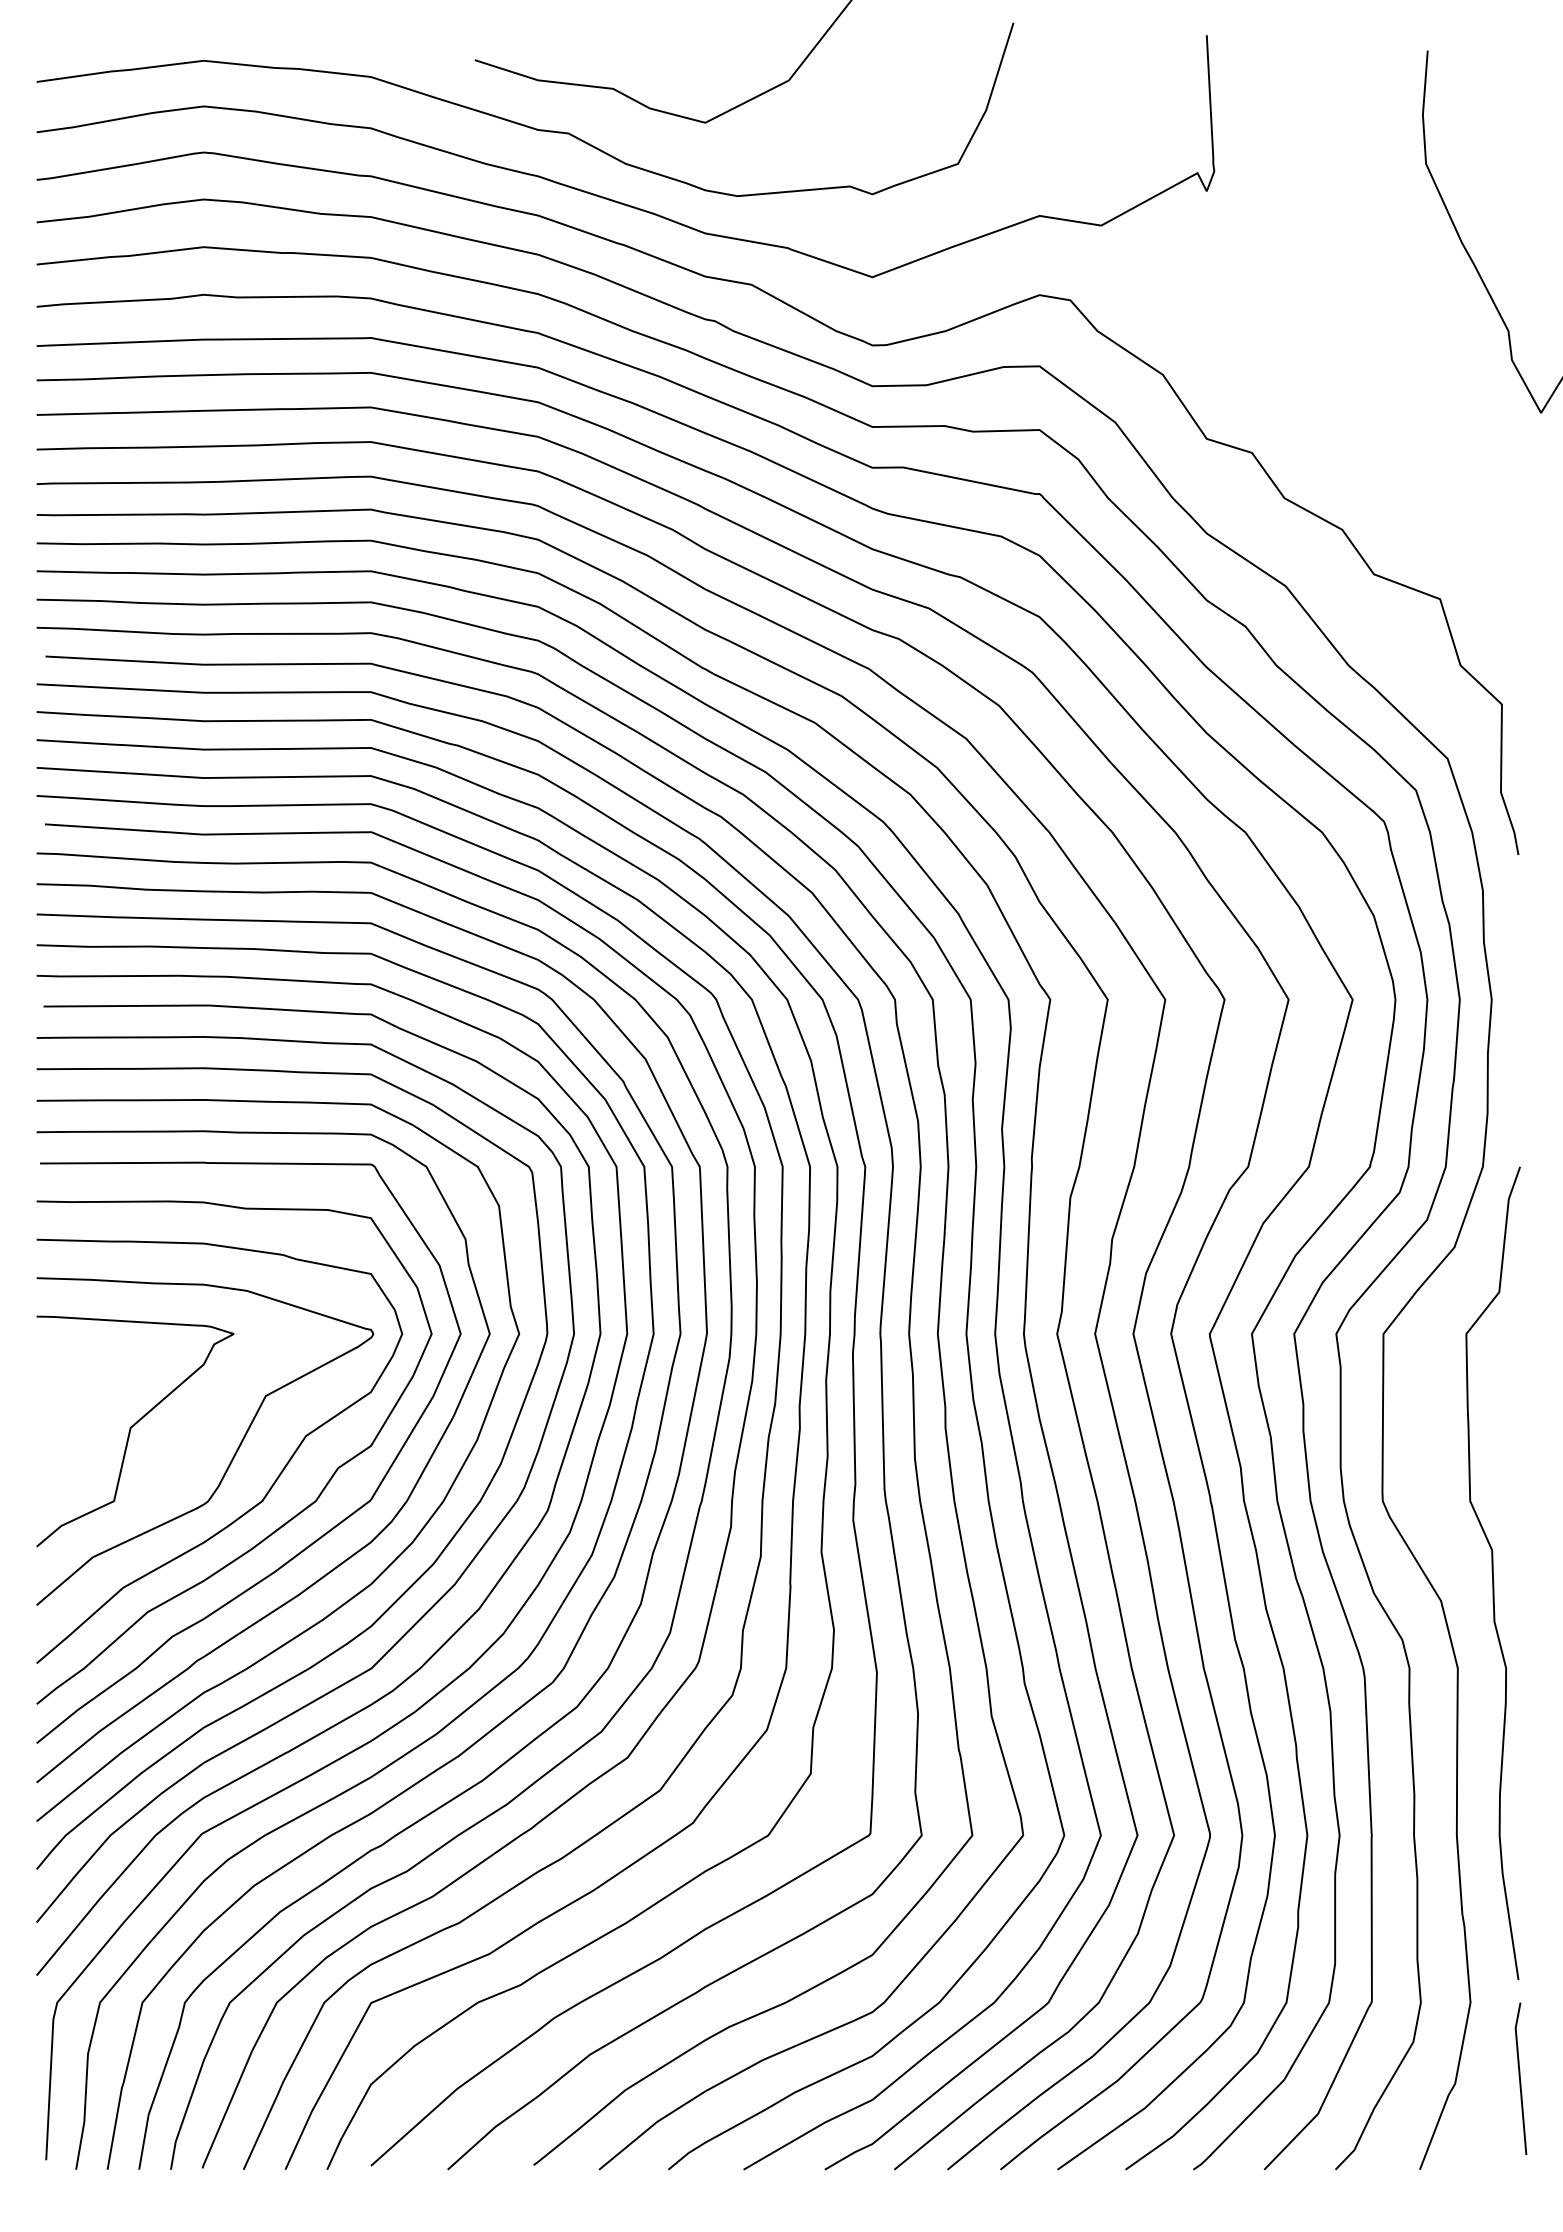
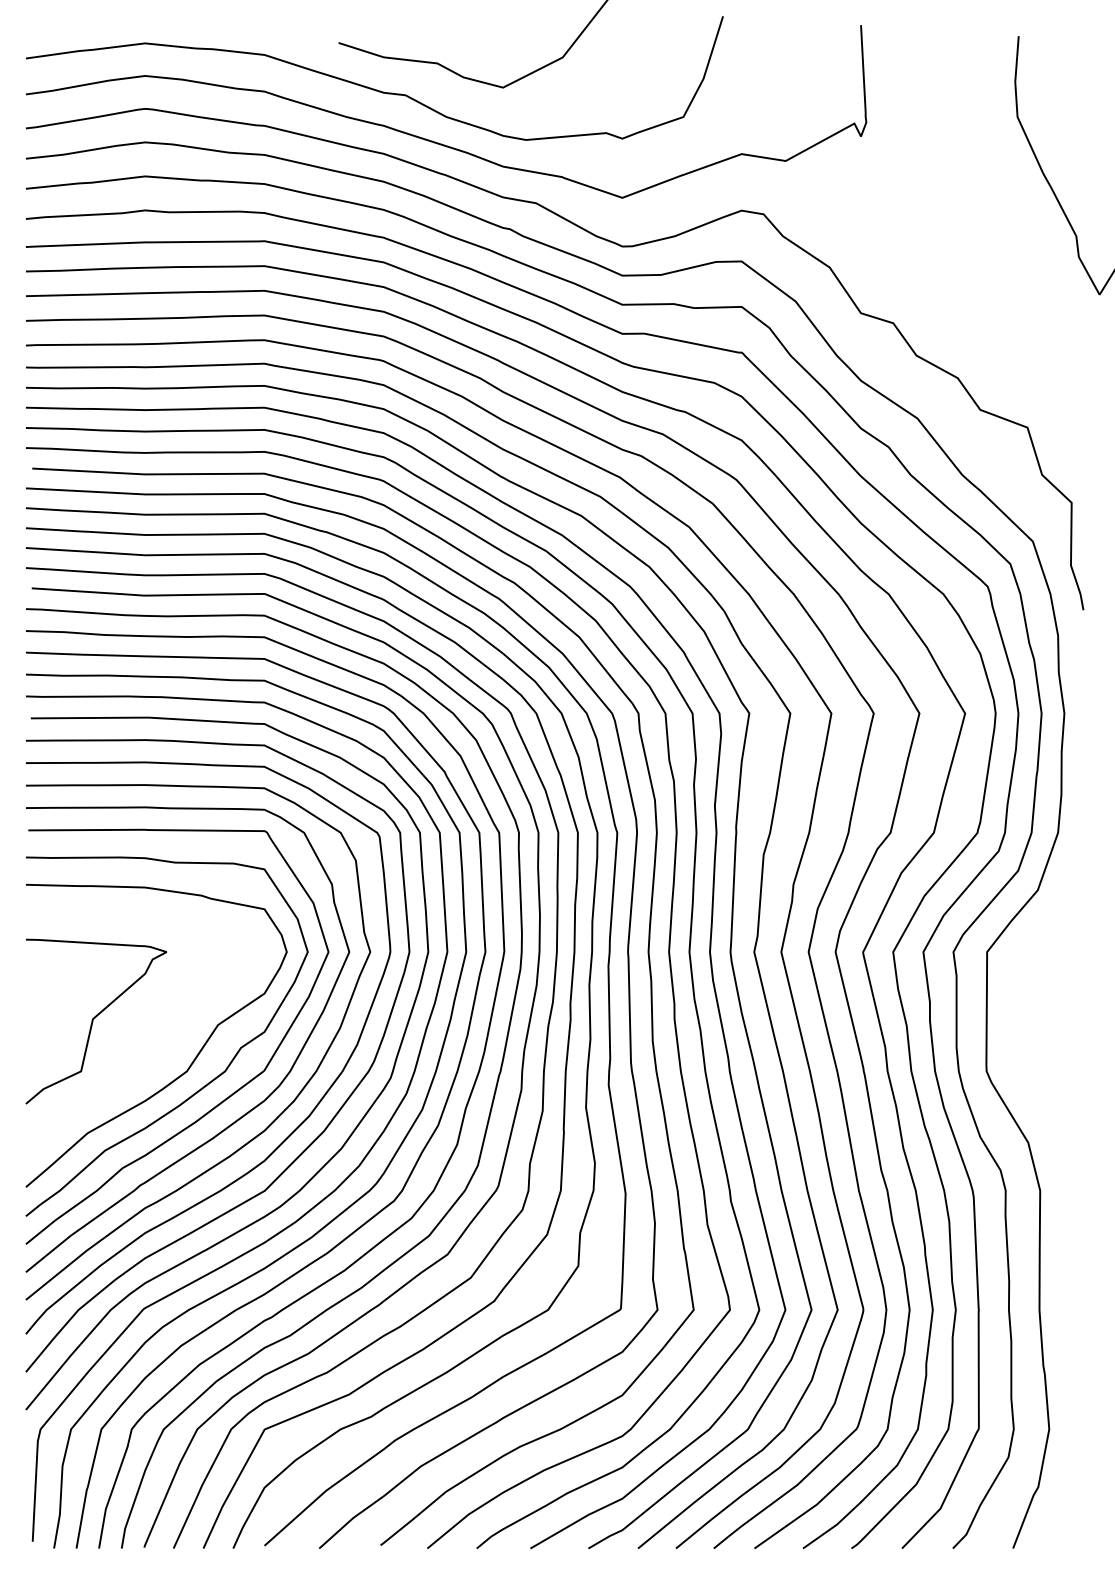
curve: (233, 1455) -> (166, 1038), removed
curve: (1492, 1572) -> (1064, 1122), removed
line: (1520, 2078) -> (1084, 1483), removed

